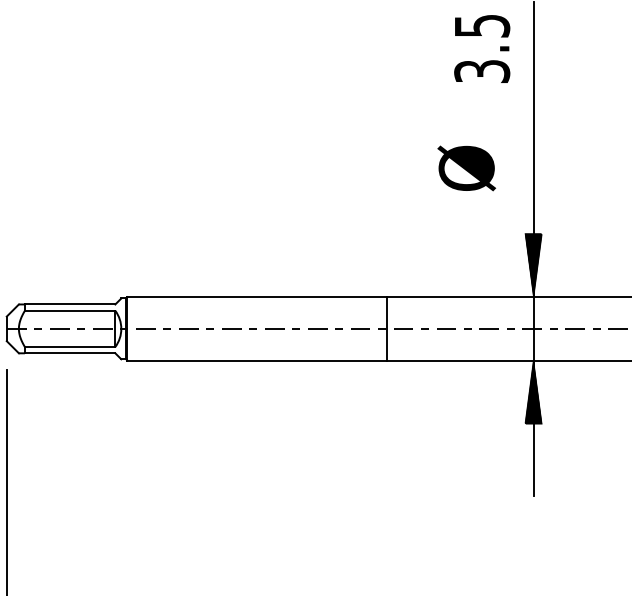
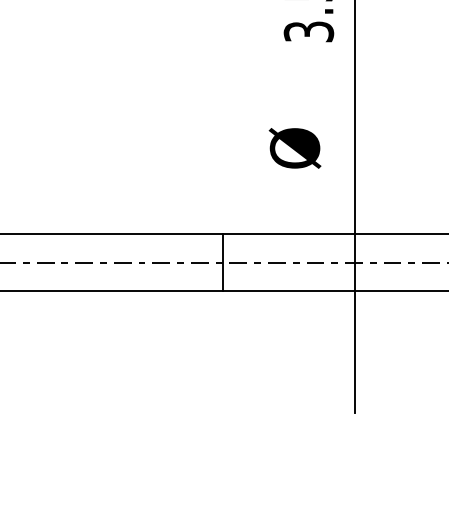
text: (466, 168) -> (294, 148), moved
hatch: (533, 264) -> (354, 204), removed
hatch: (533, 391) -> (354, 318), removed

